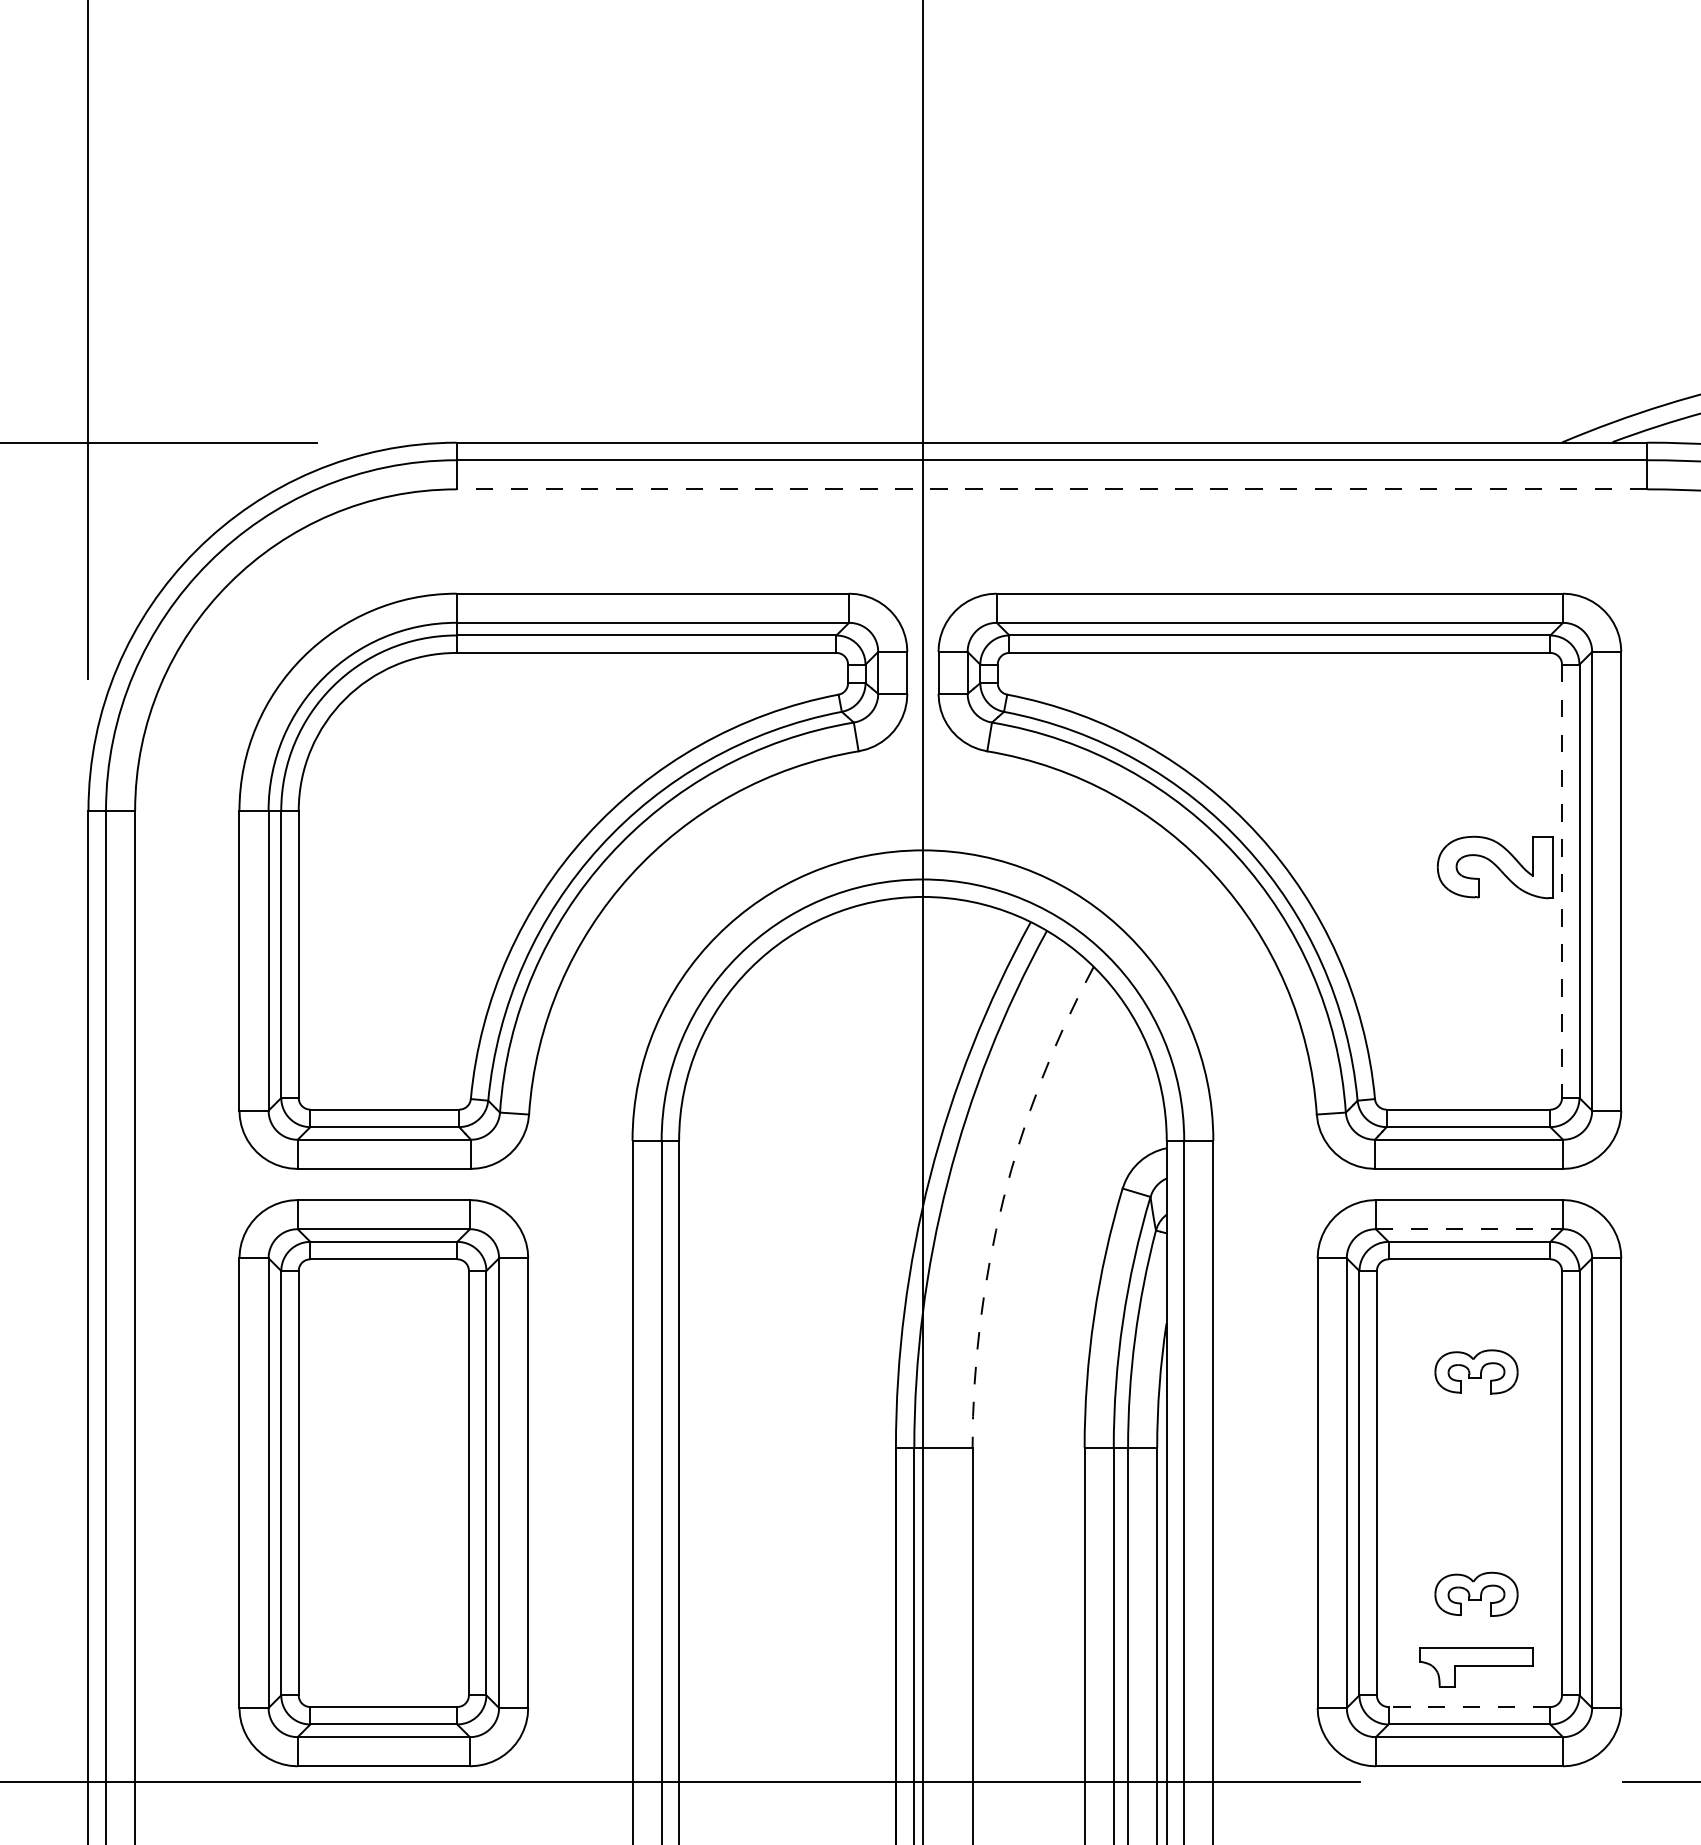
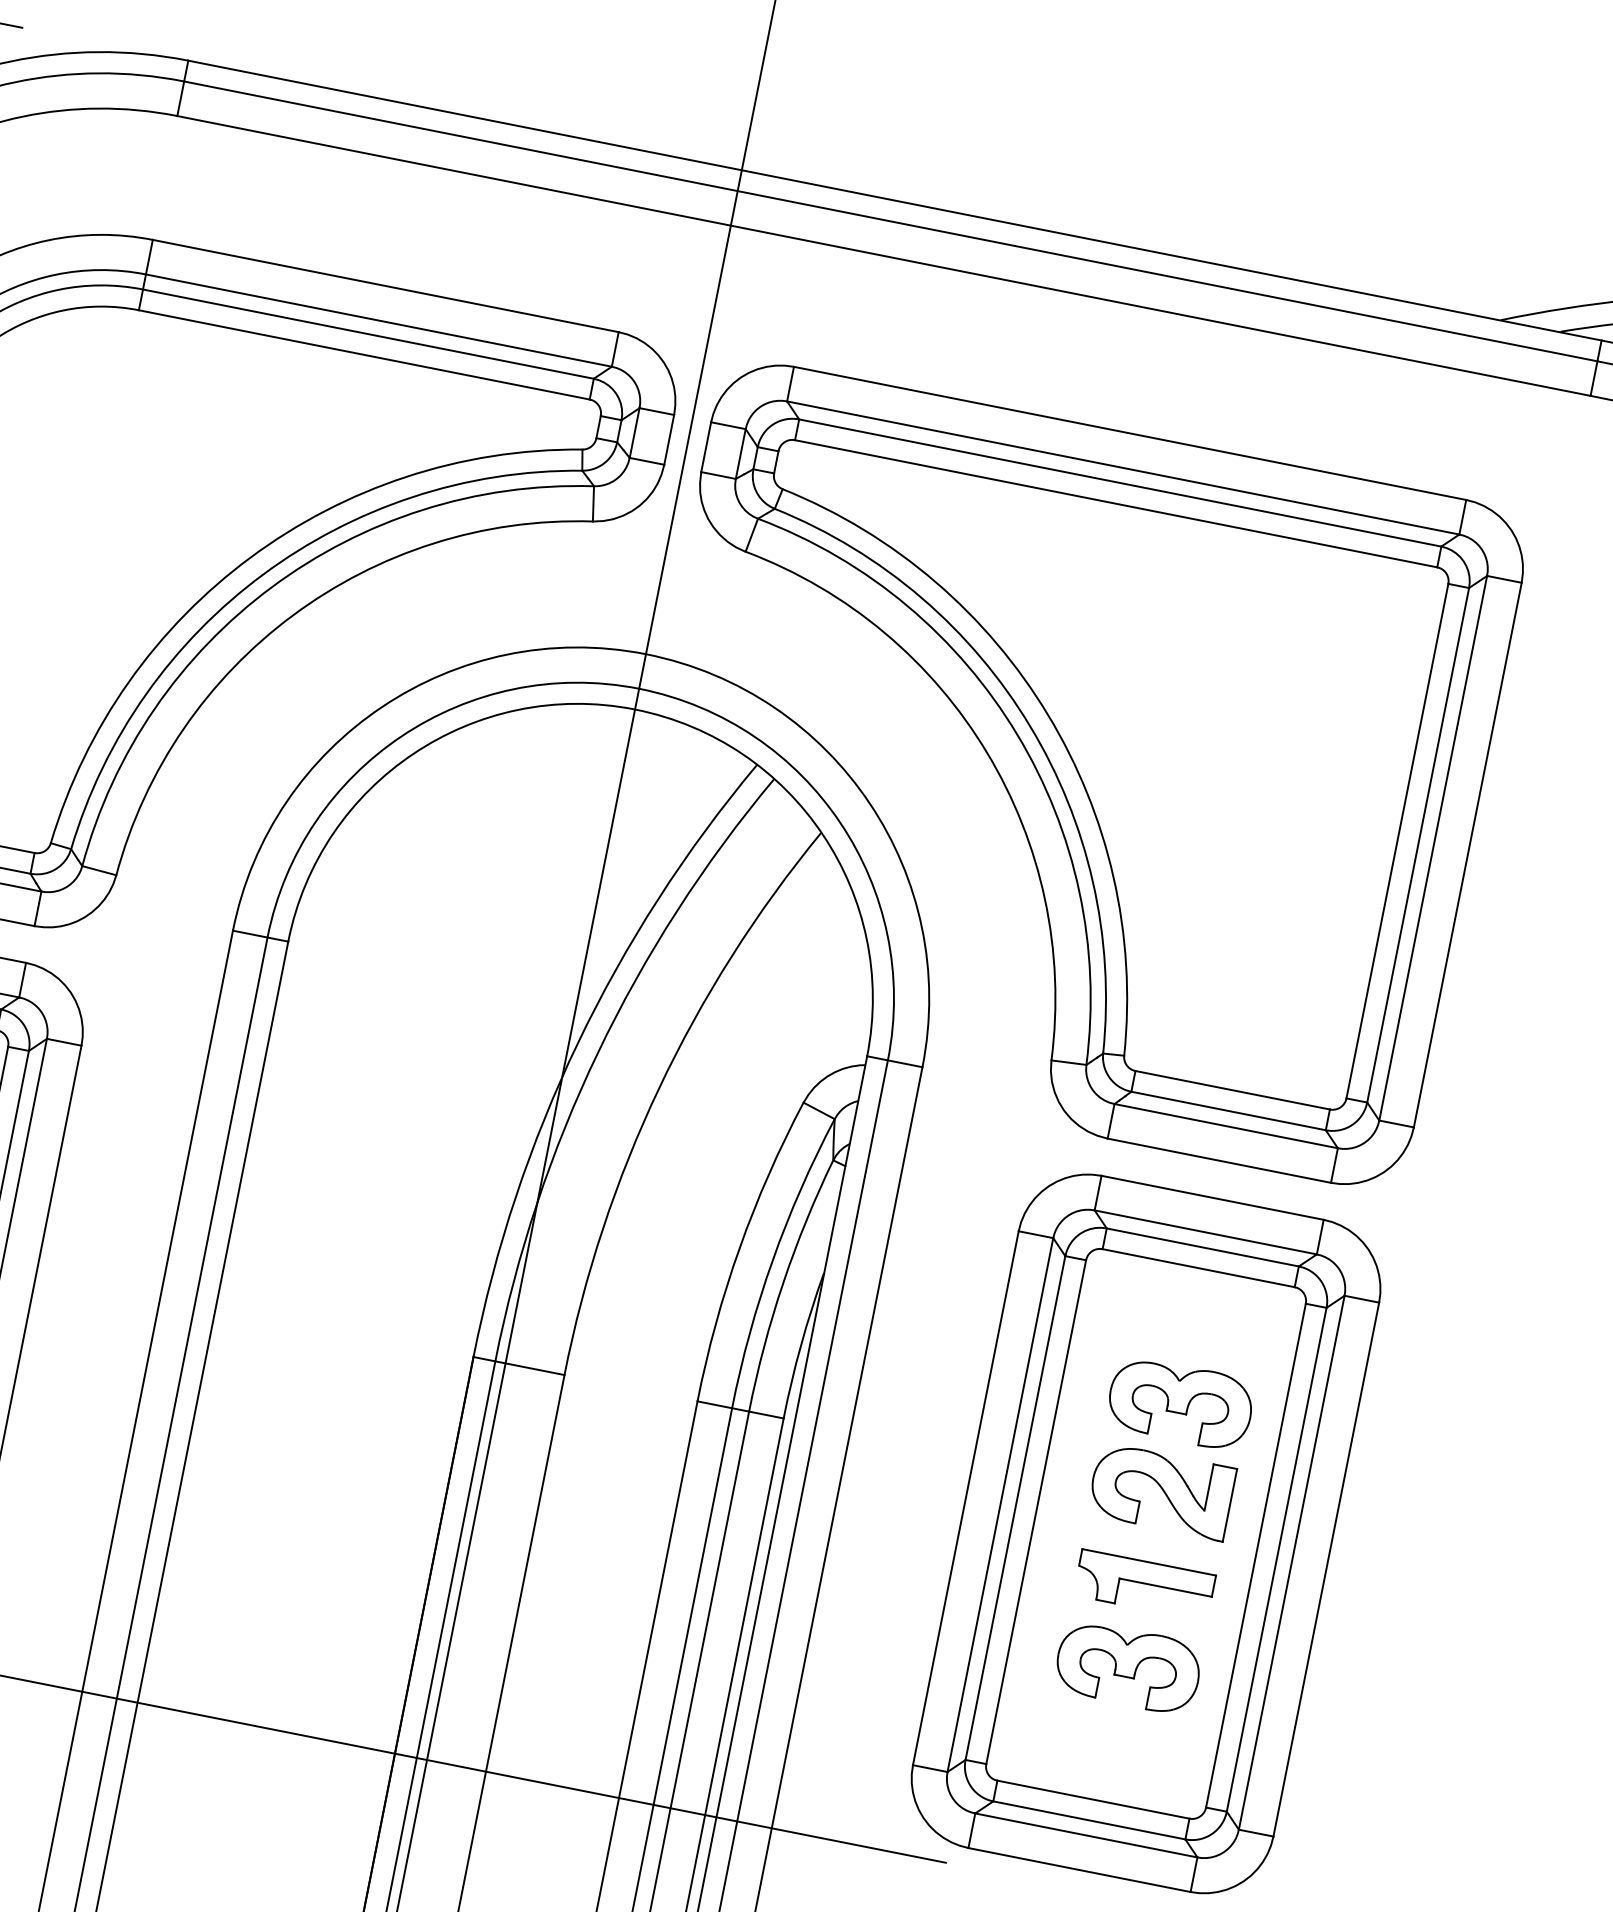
line: (1051, 489) -> (883, 256), dashed -> solid
part: (1494, 867) -> (1160, 1491), moved
line: (1562, 881) -> (1397, 841), dashed -> solid
arc: (1003, 1199) -> (659, 1087), dashed -> solid
line: (1469, 1229) -> (1205, 1232), dashed -> solid
part: (1476, 1371) -> (1180, 1402), size x1.43
part: (1476, 1594) -> (1128, 1667), size x1.43
part: (1476, 1667) -> (1144, 1585), moved
line: (1469, 1707) -> (1093, 1800), dashed -> solid

